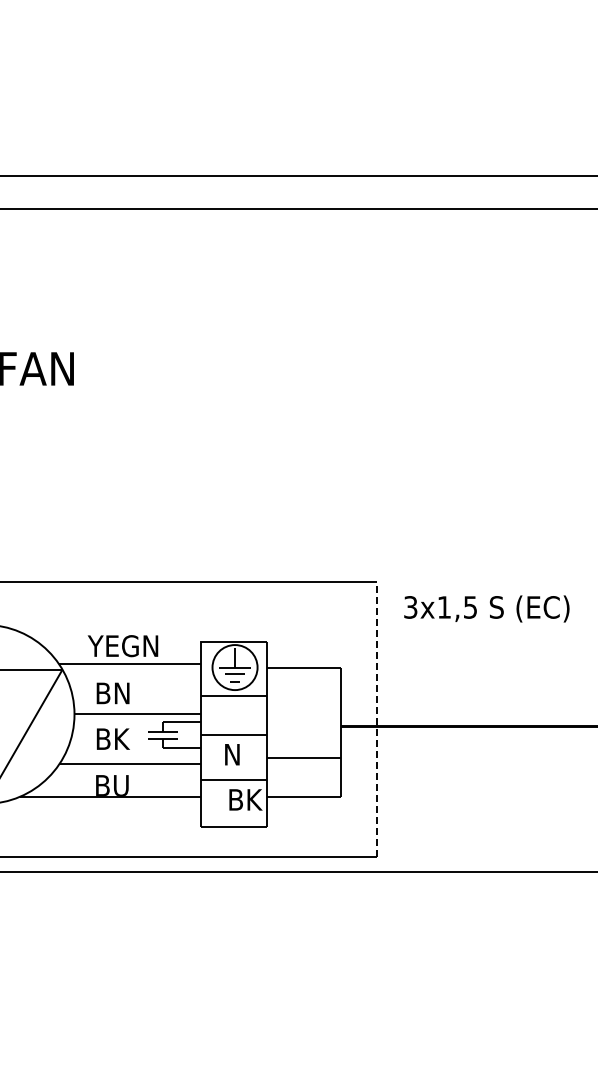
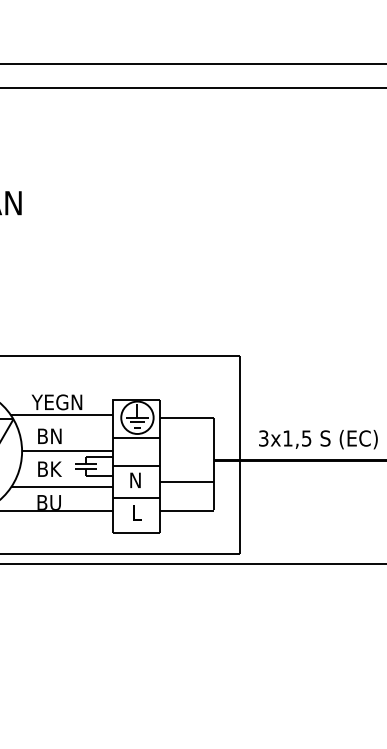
text: (486, 608) -> (318, 439), moved
line: (377, 719) -> (239, 455), dashed -> solid
text: (245, 799) -> (144, 512), BK -> L

